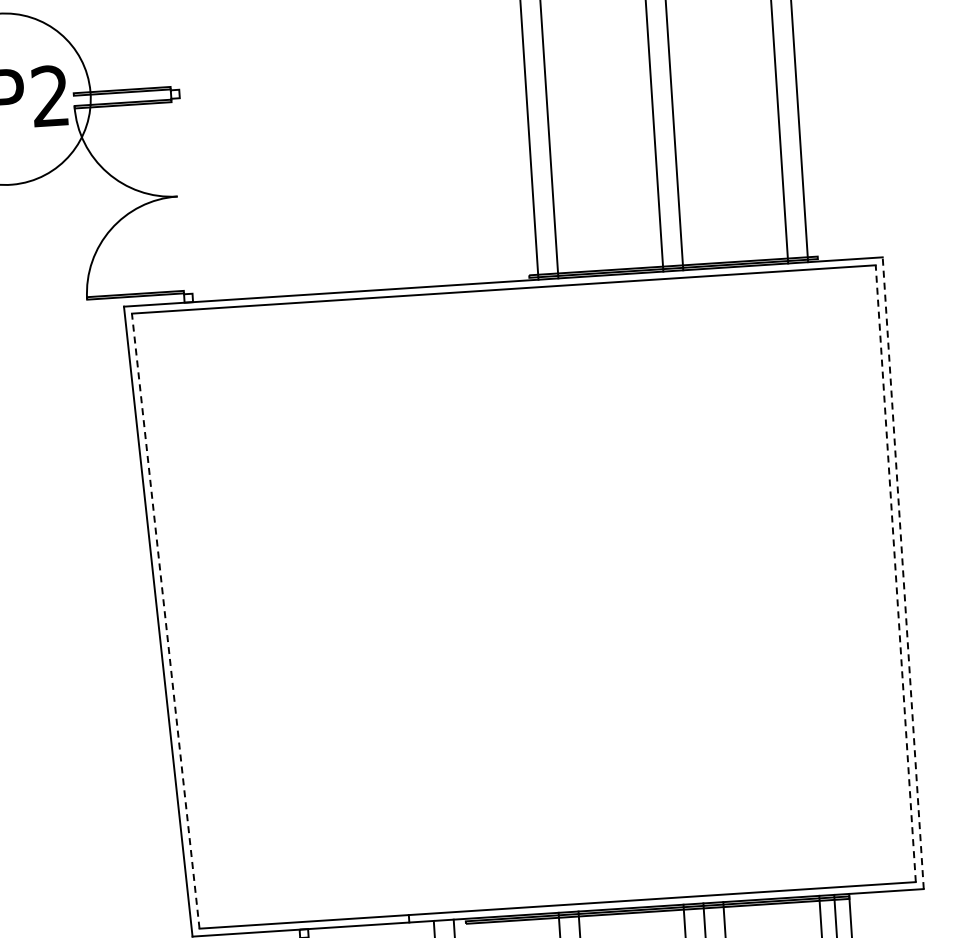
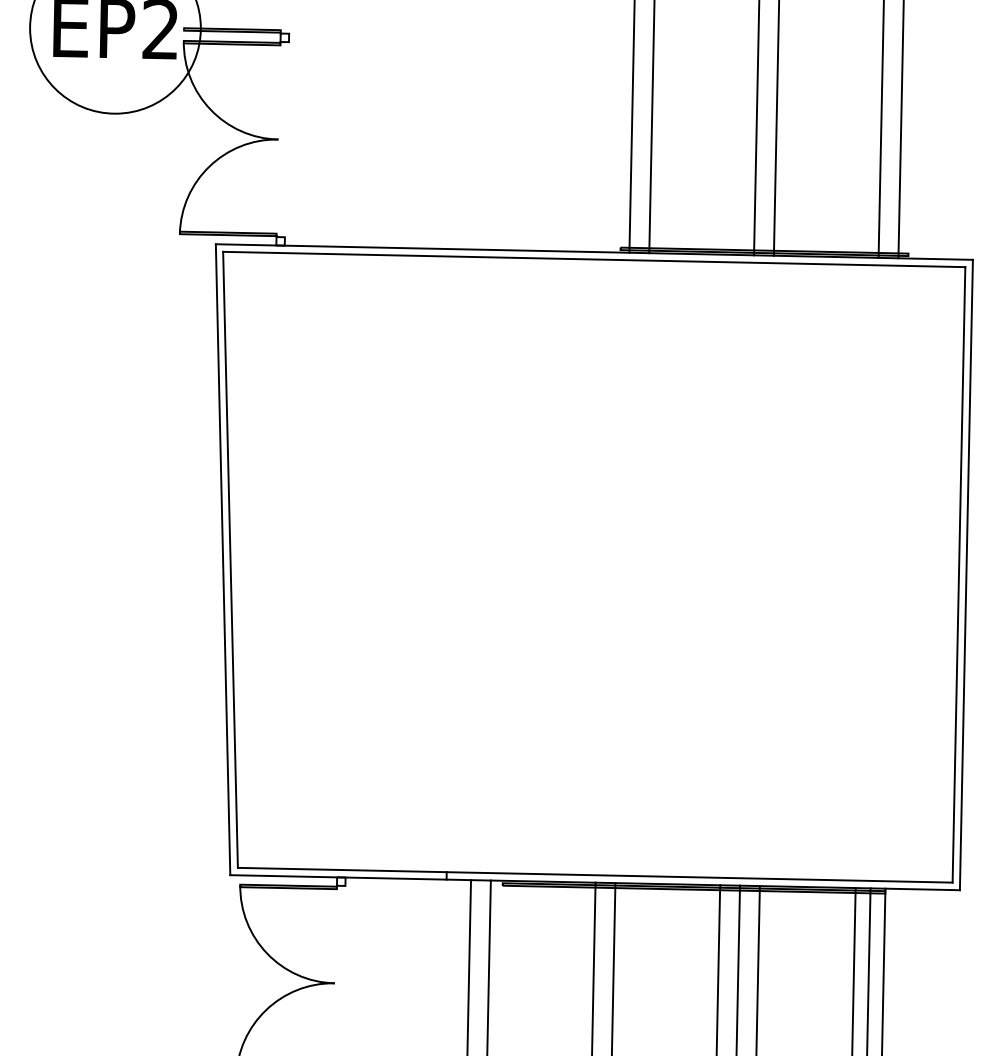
line: (903, 572) -> (966, 574), dashed -> solid
line: (895, 573) -> (958, 574), dashed -> solid
line: (165, 620) -> (230, 559), dashed -> solid

